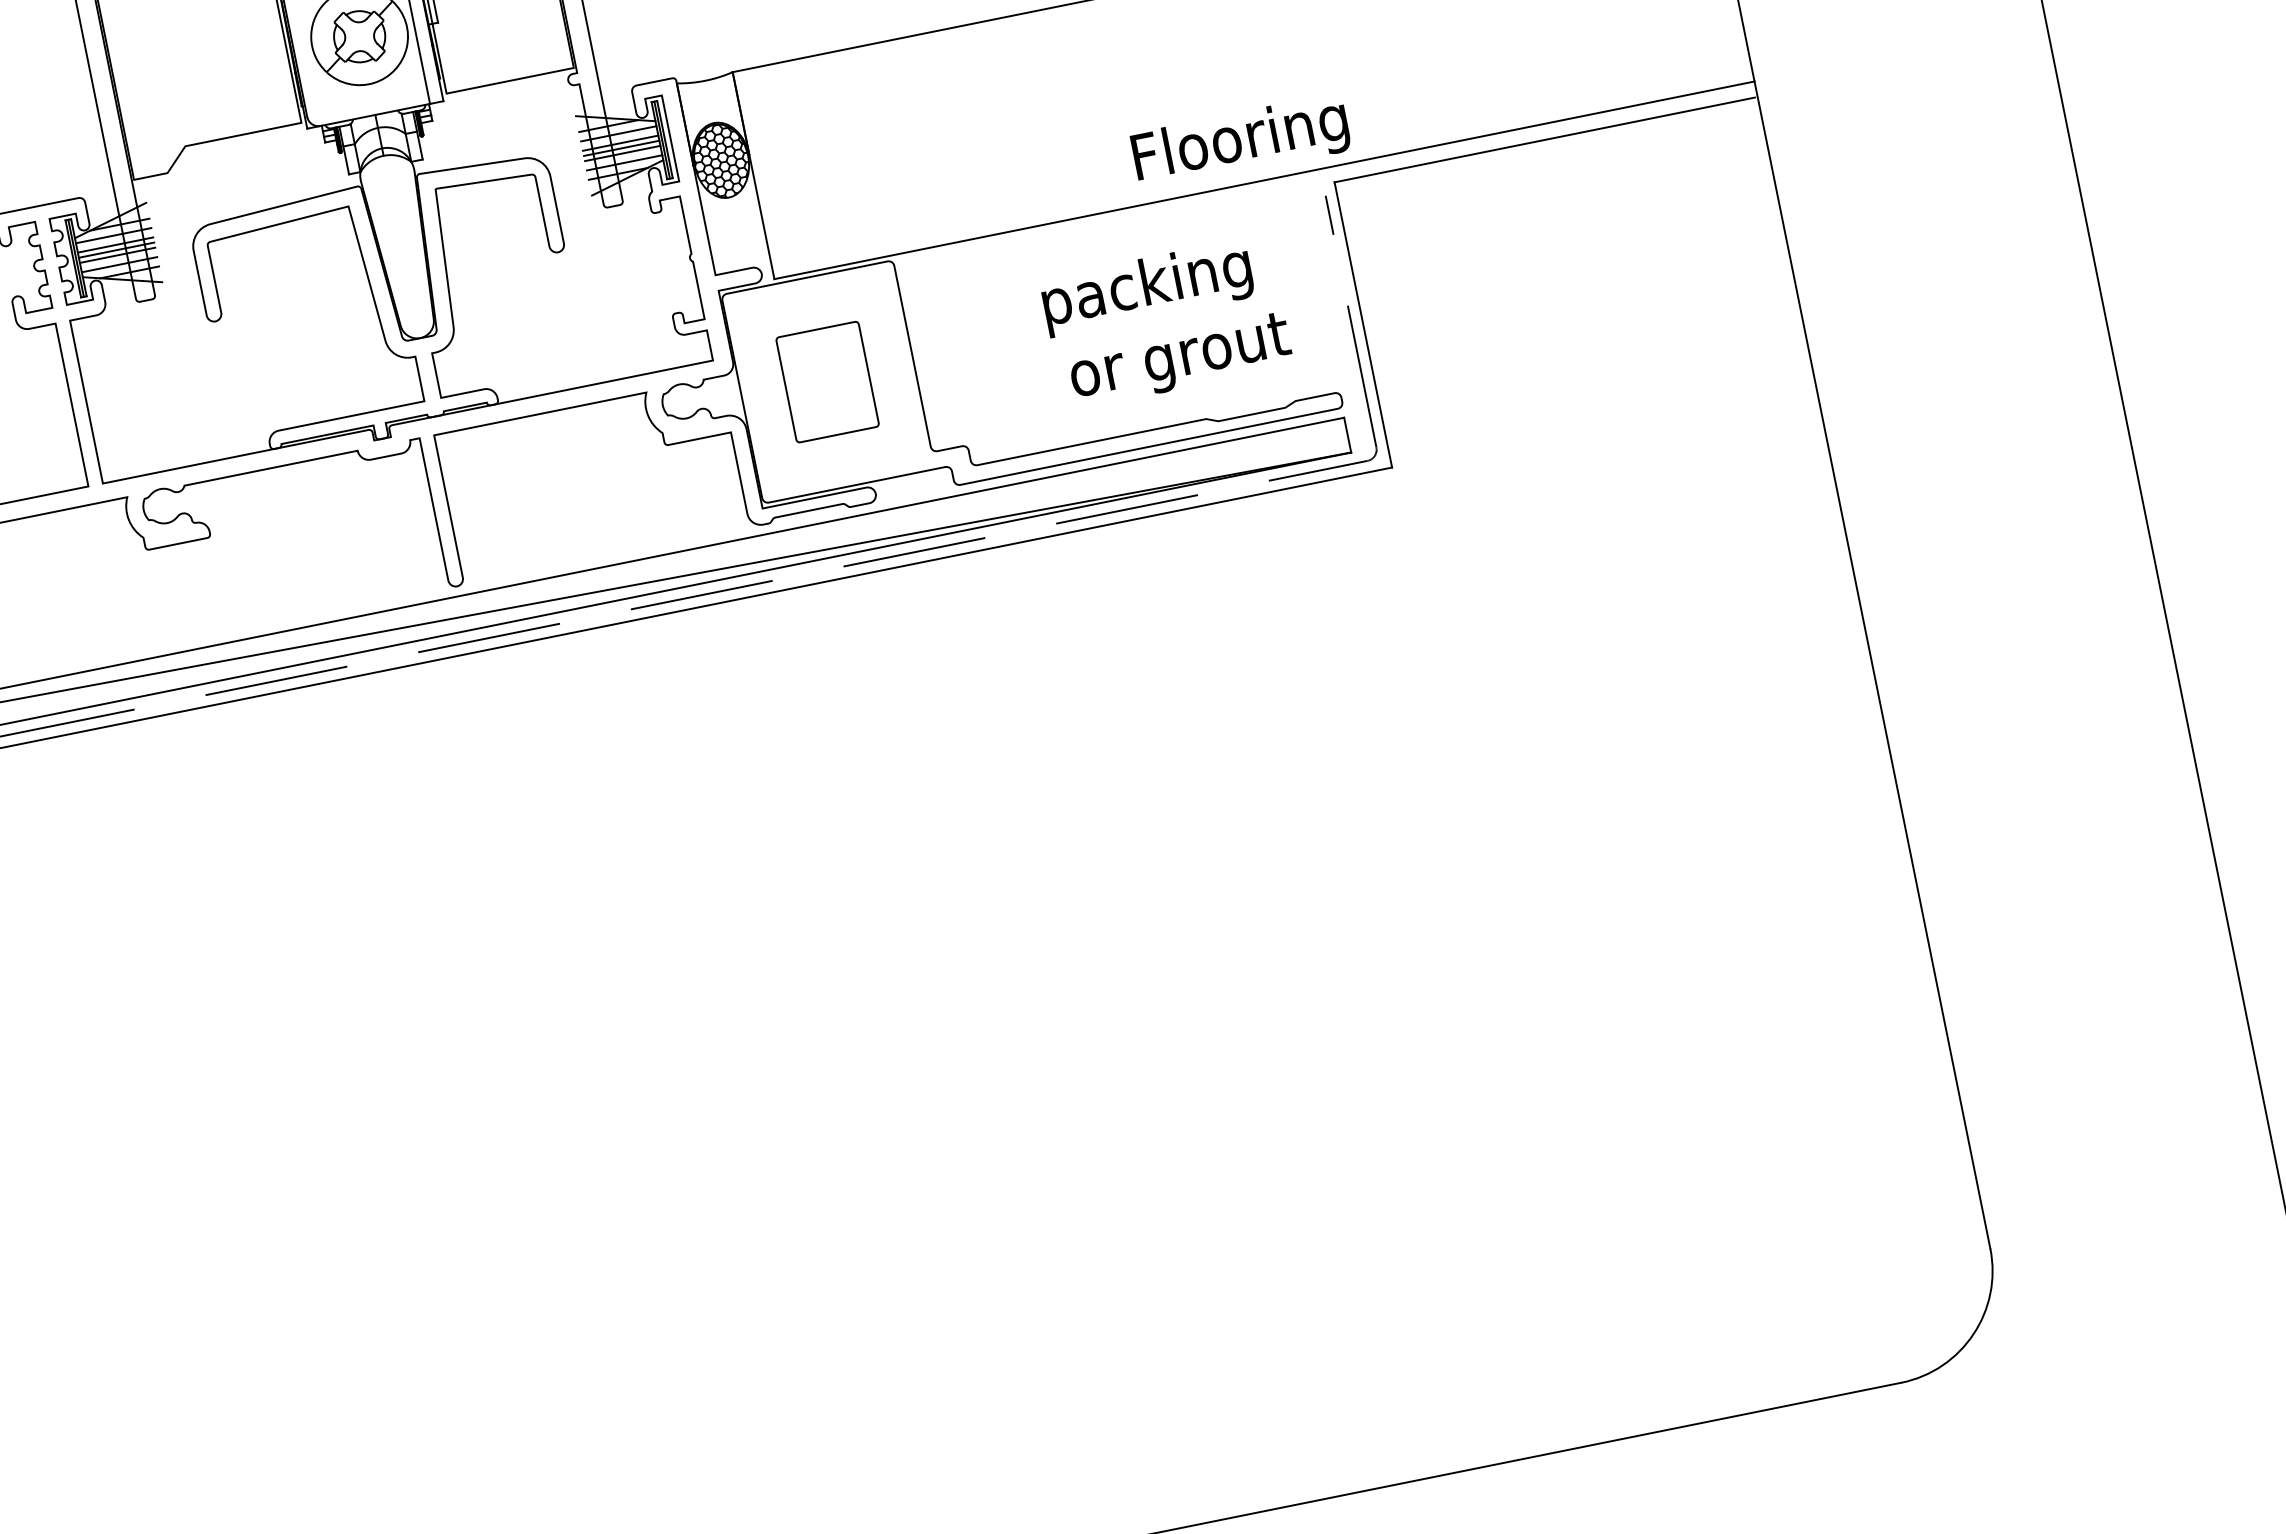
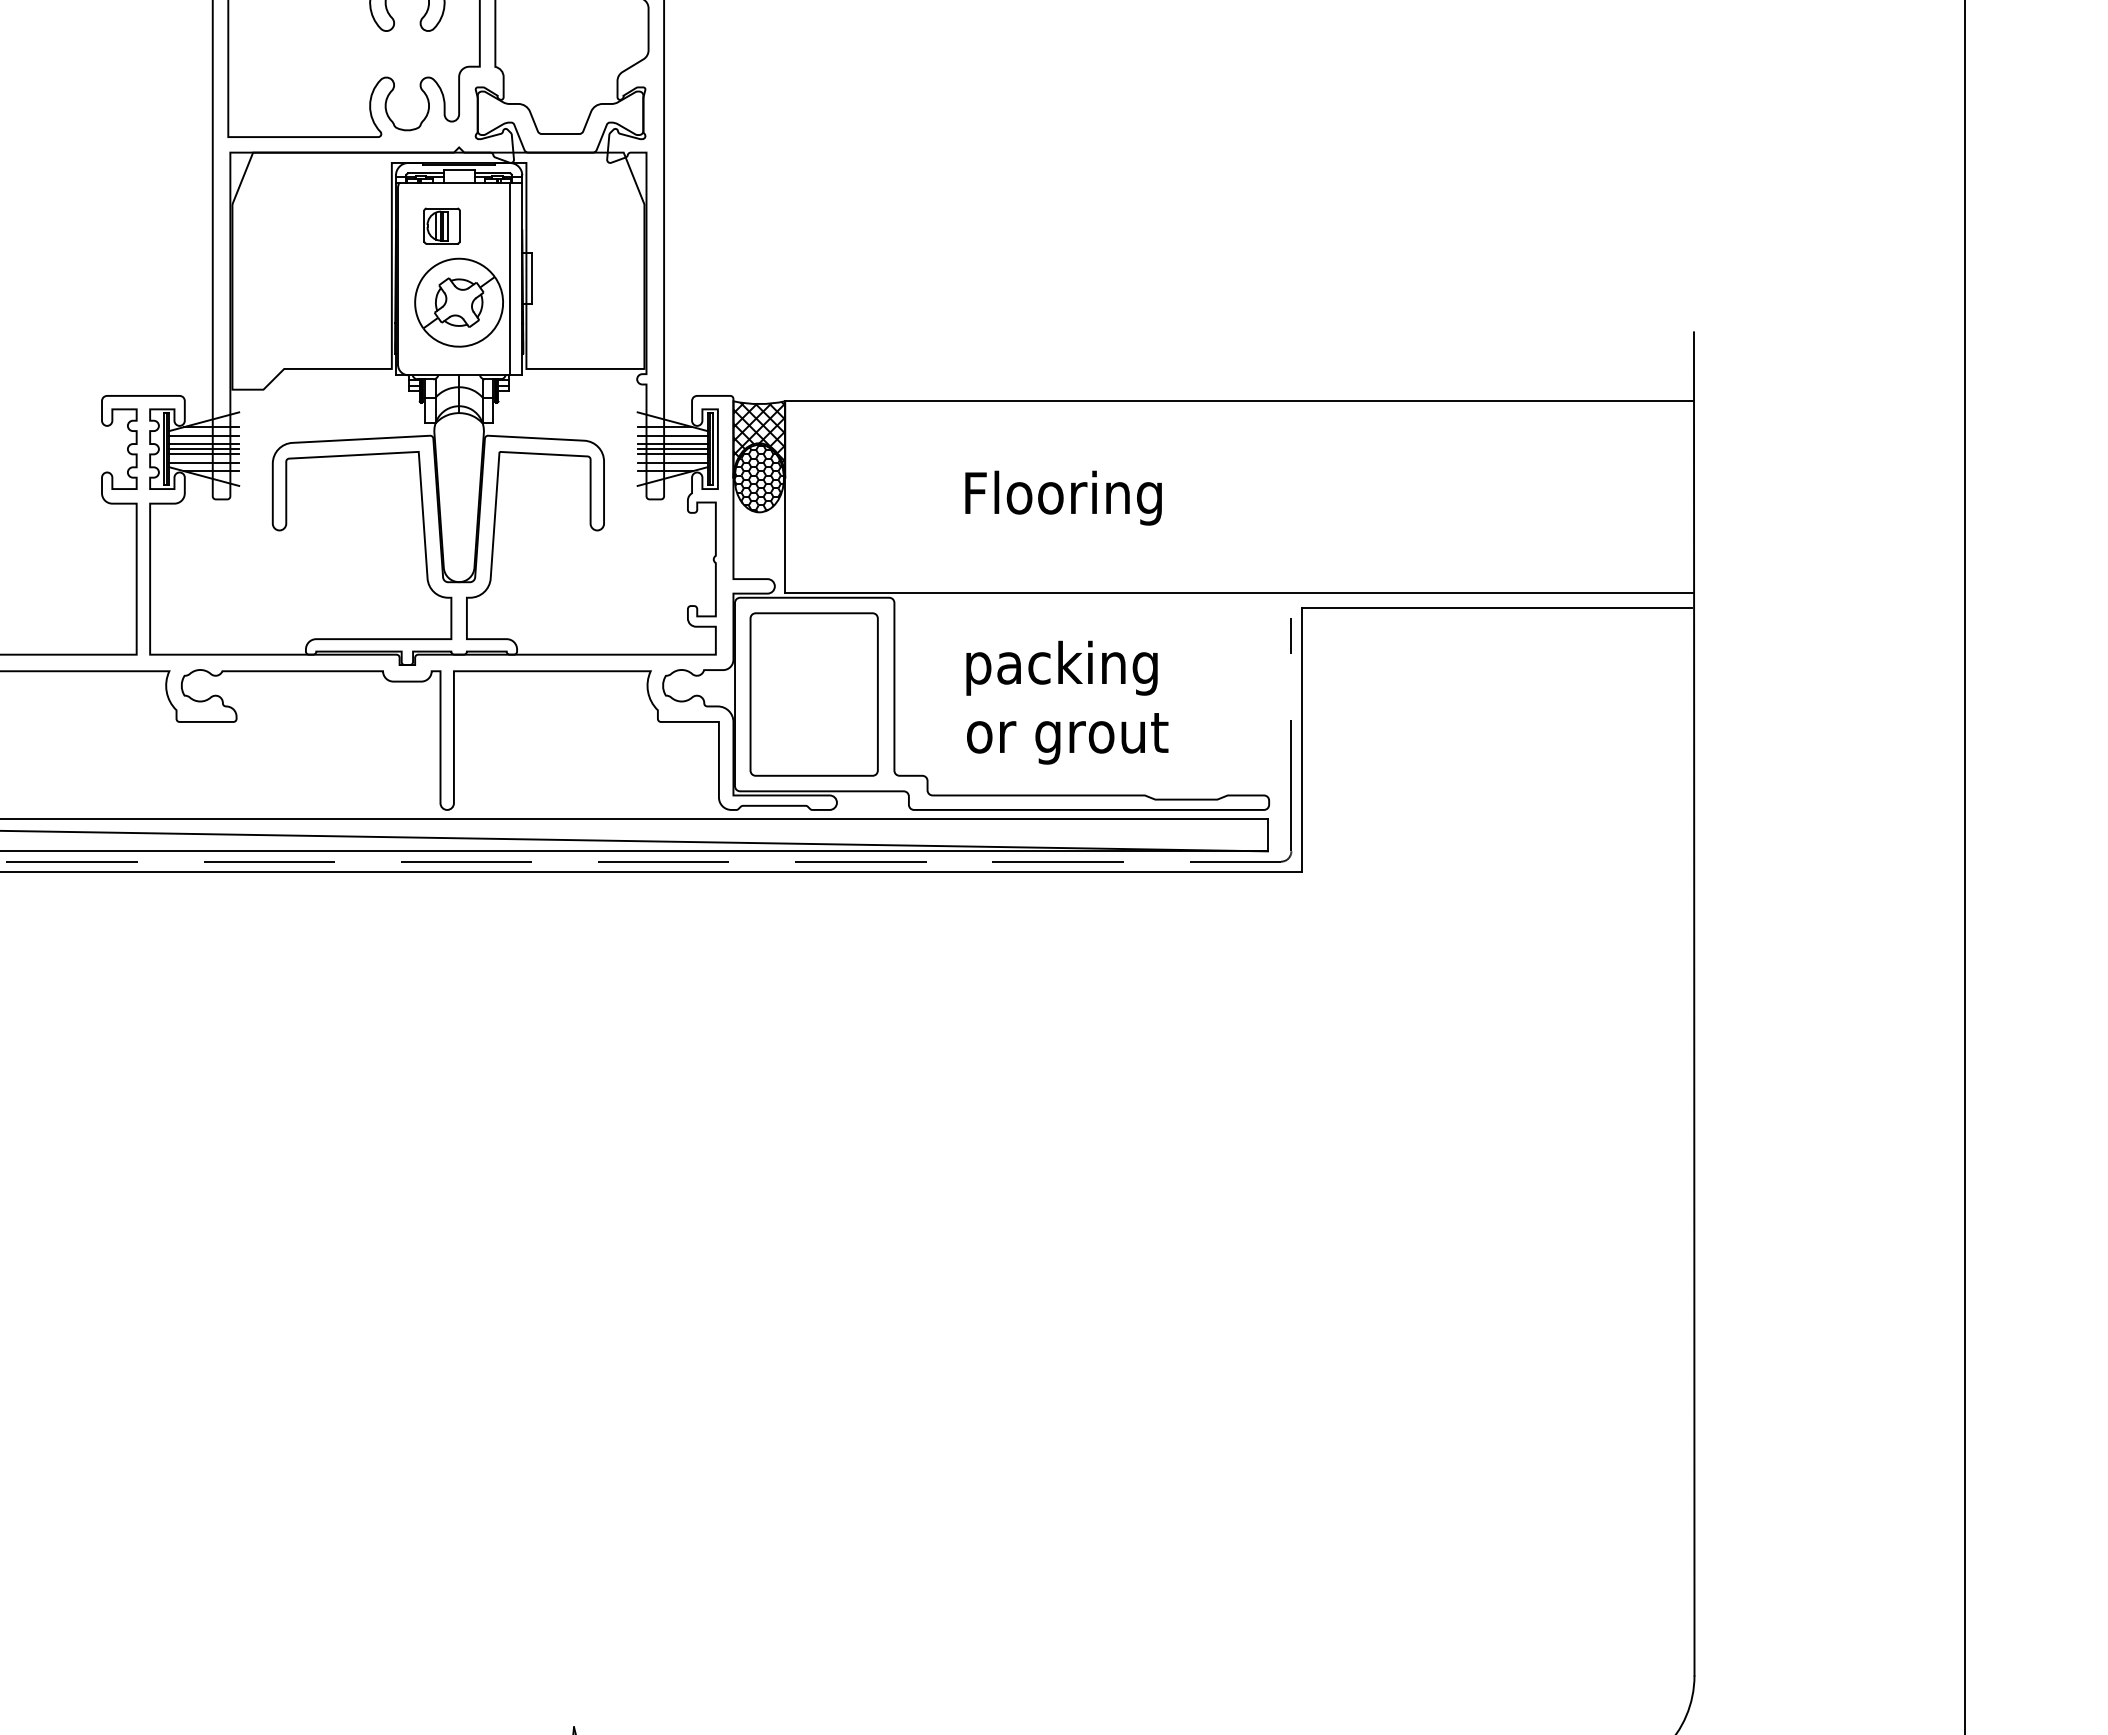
hatch: (713, 117) -> (759, 438), added
text: (1240, 141) -> (1063, 497), moved
text: (1146, 287) -> (1061, 667), moved
text: (1180, 360) -> (1067, 738), moved
part: (826, 382) -> (813, 694), size x1.67

